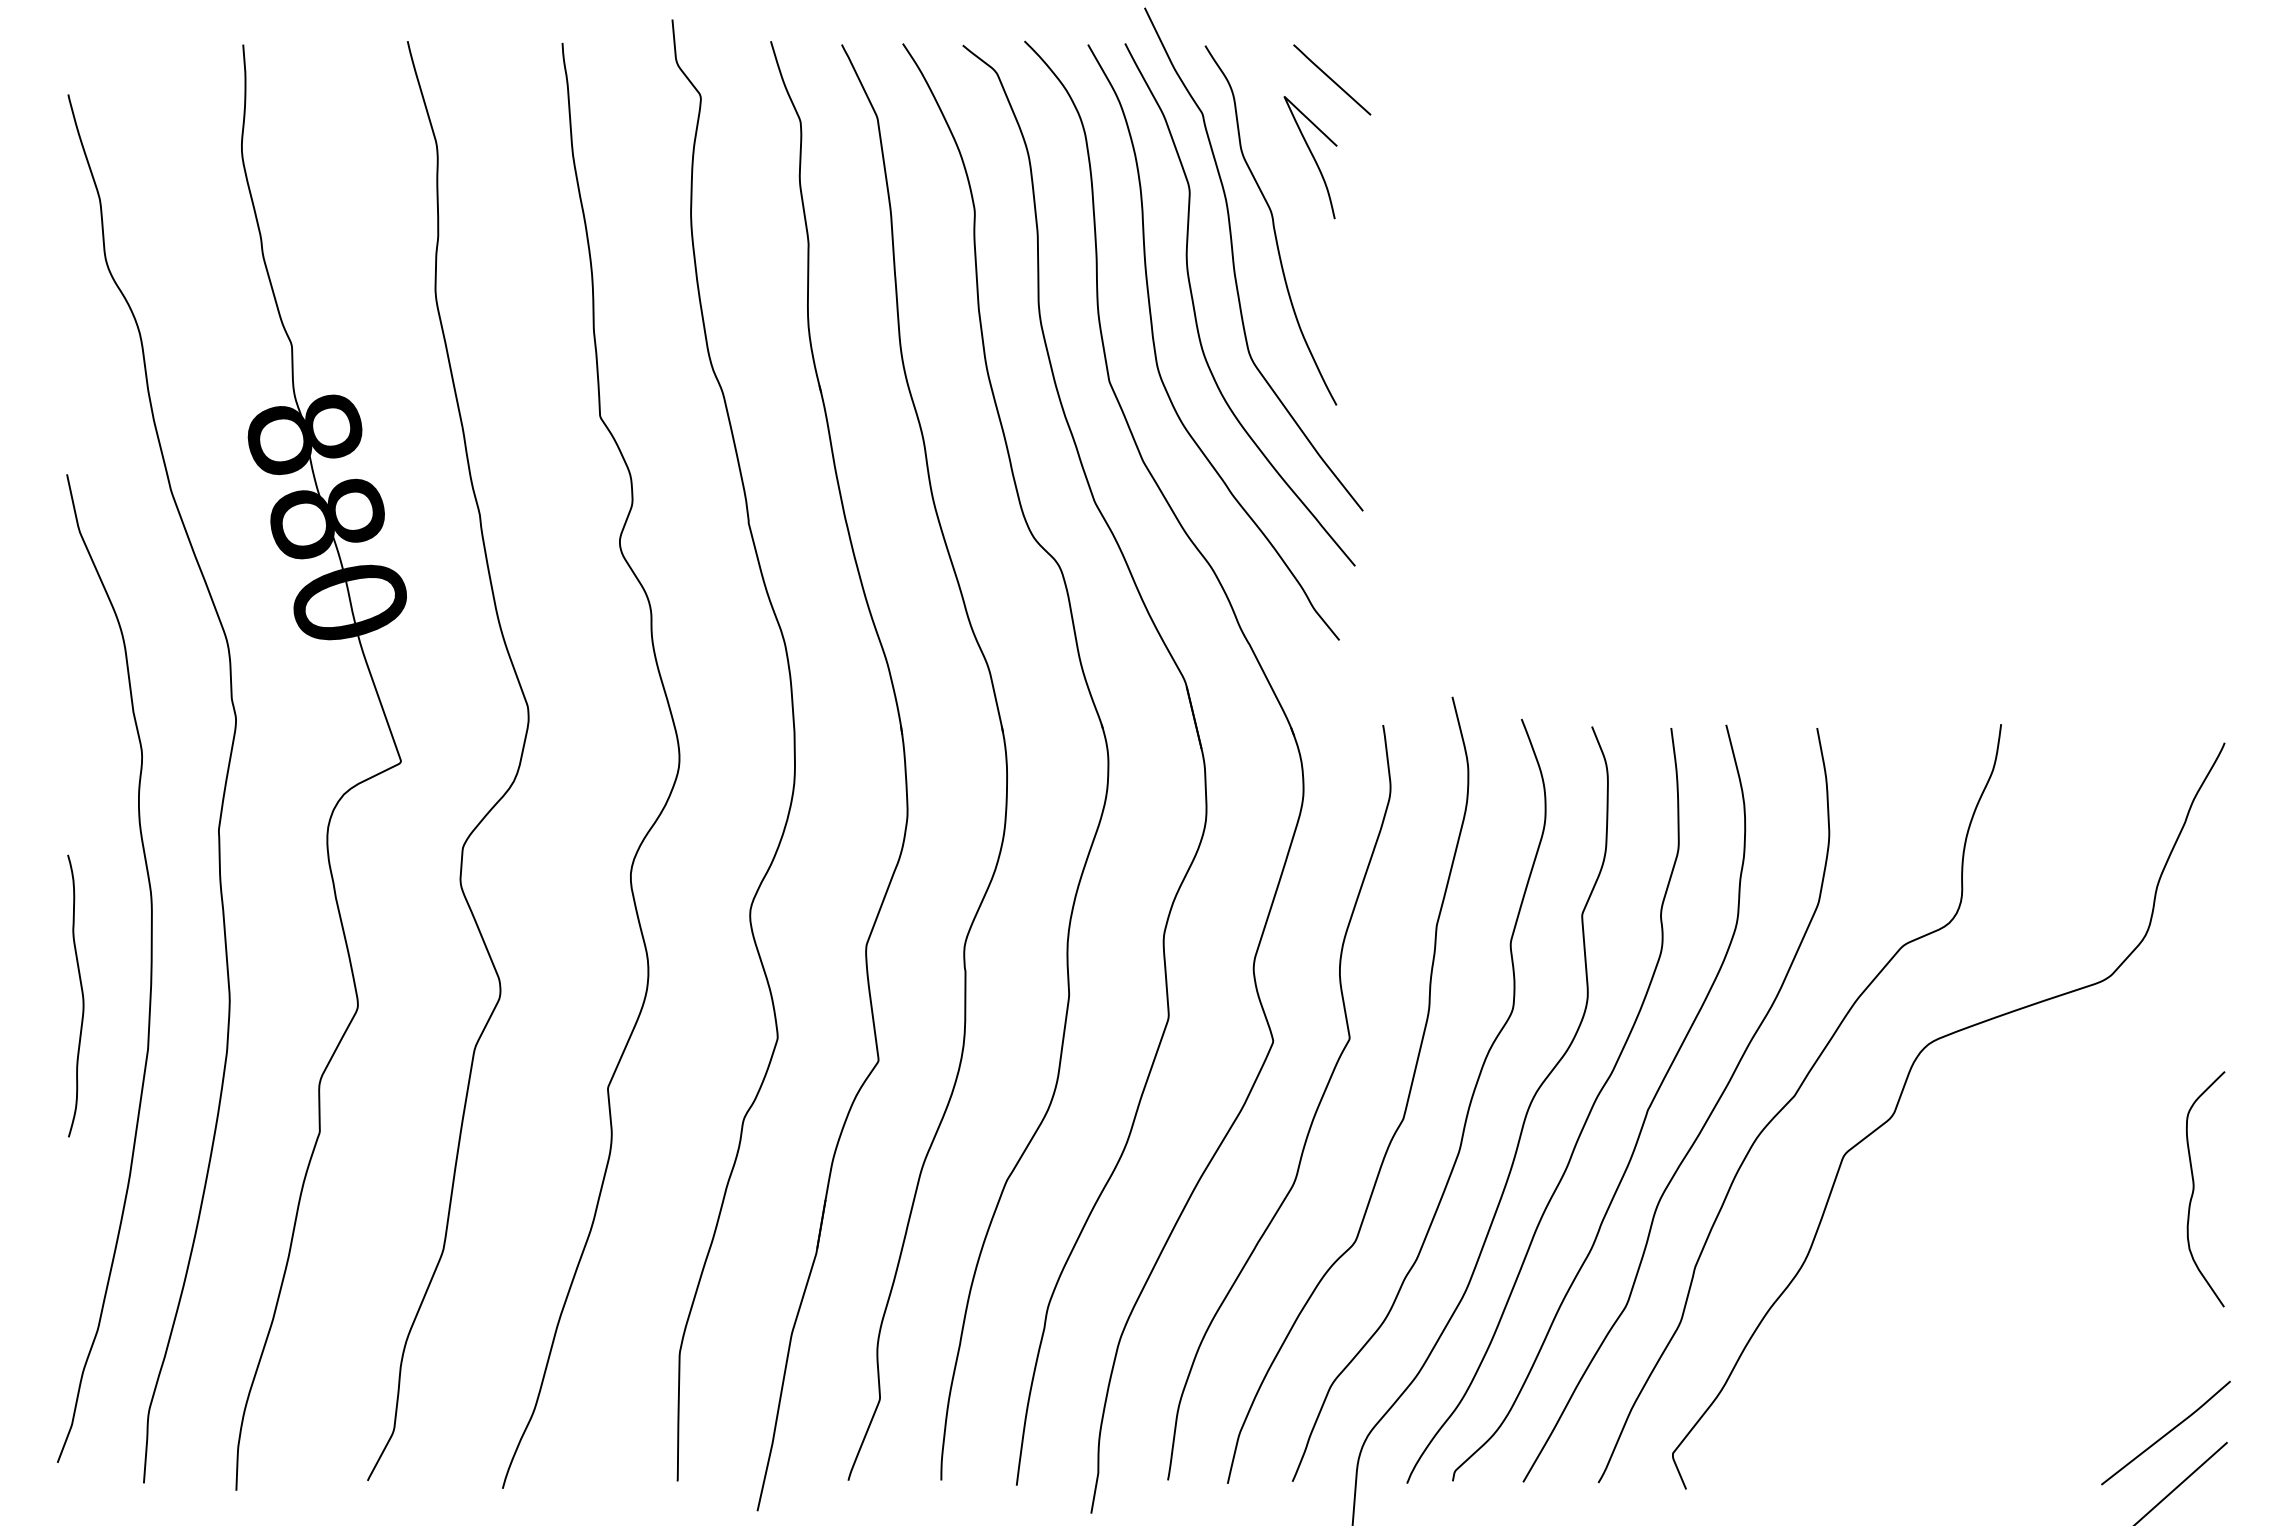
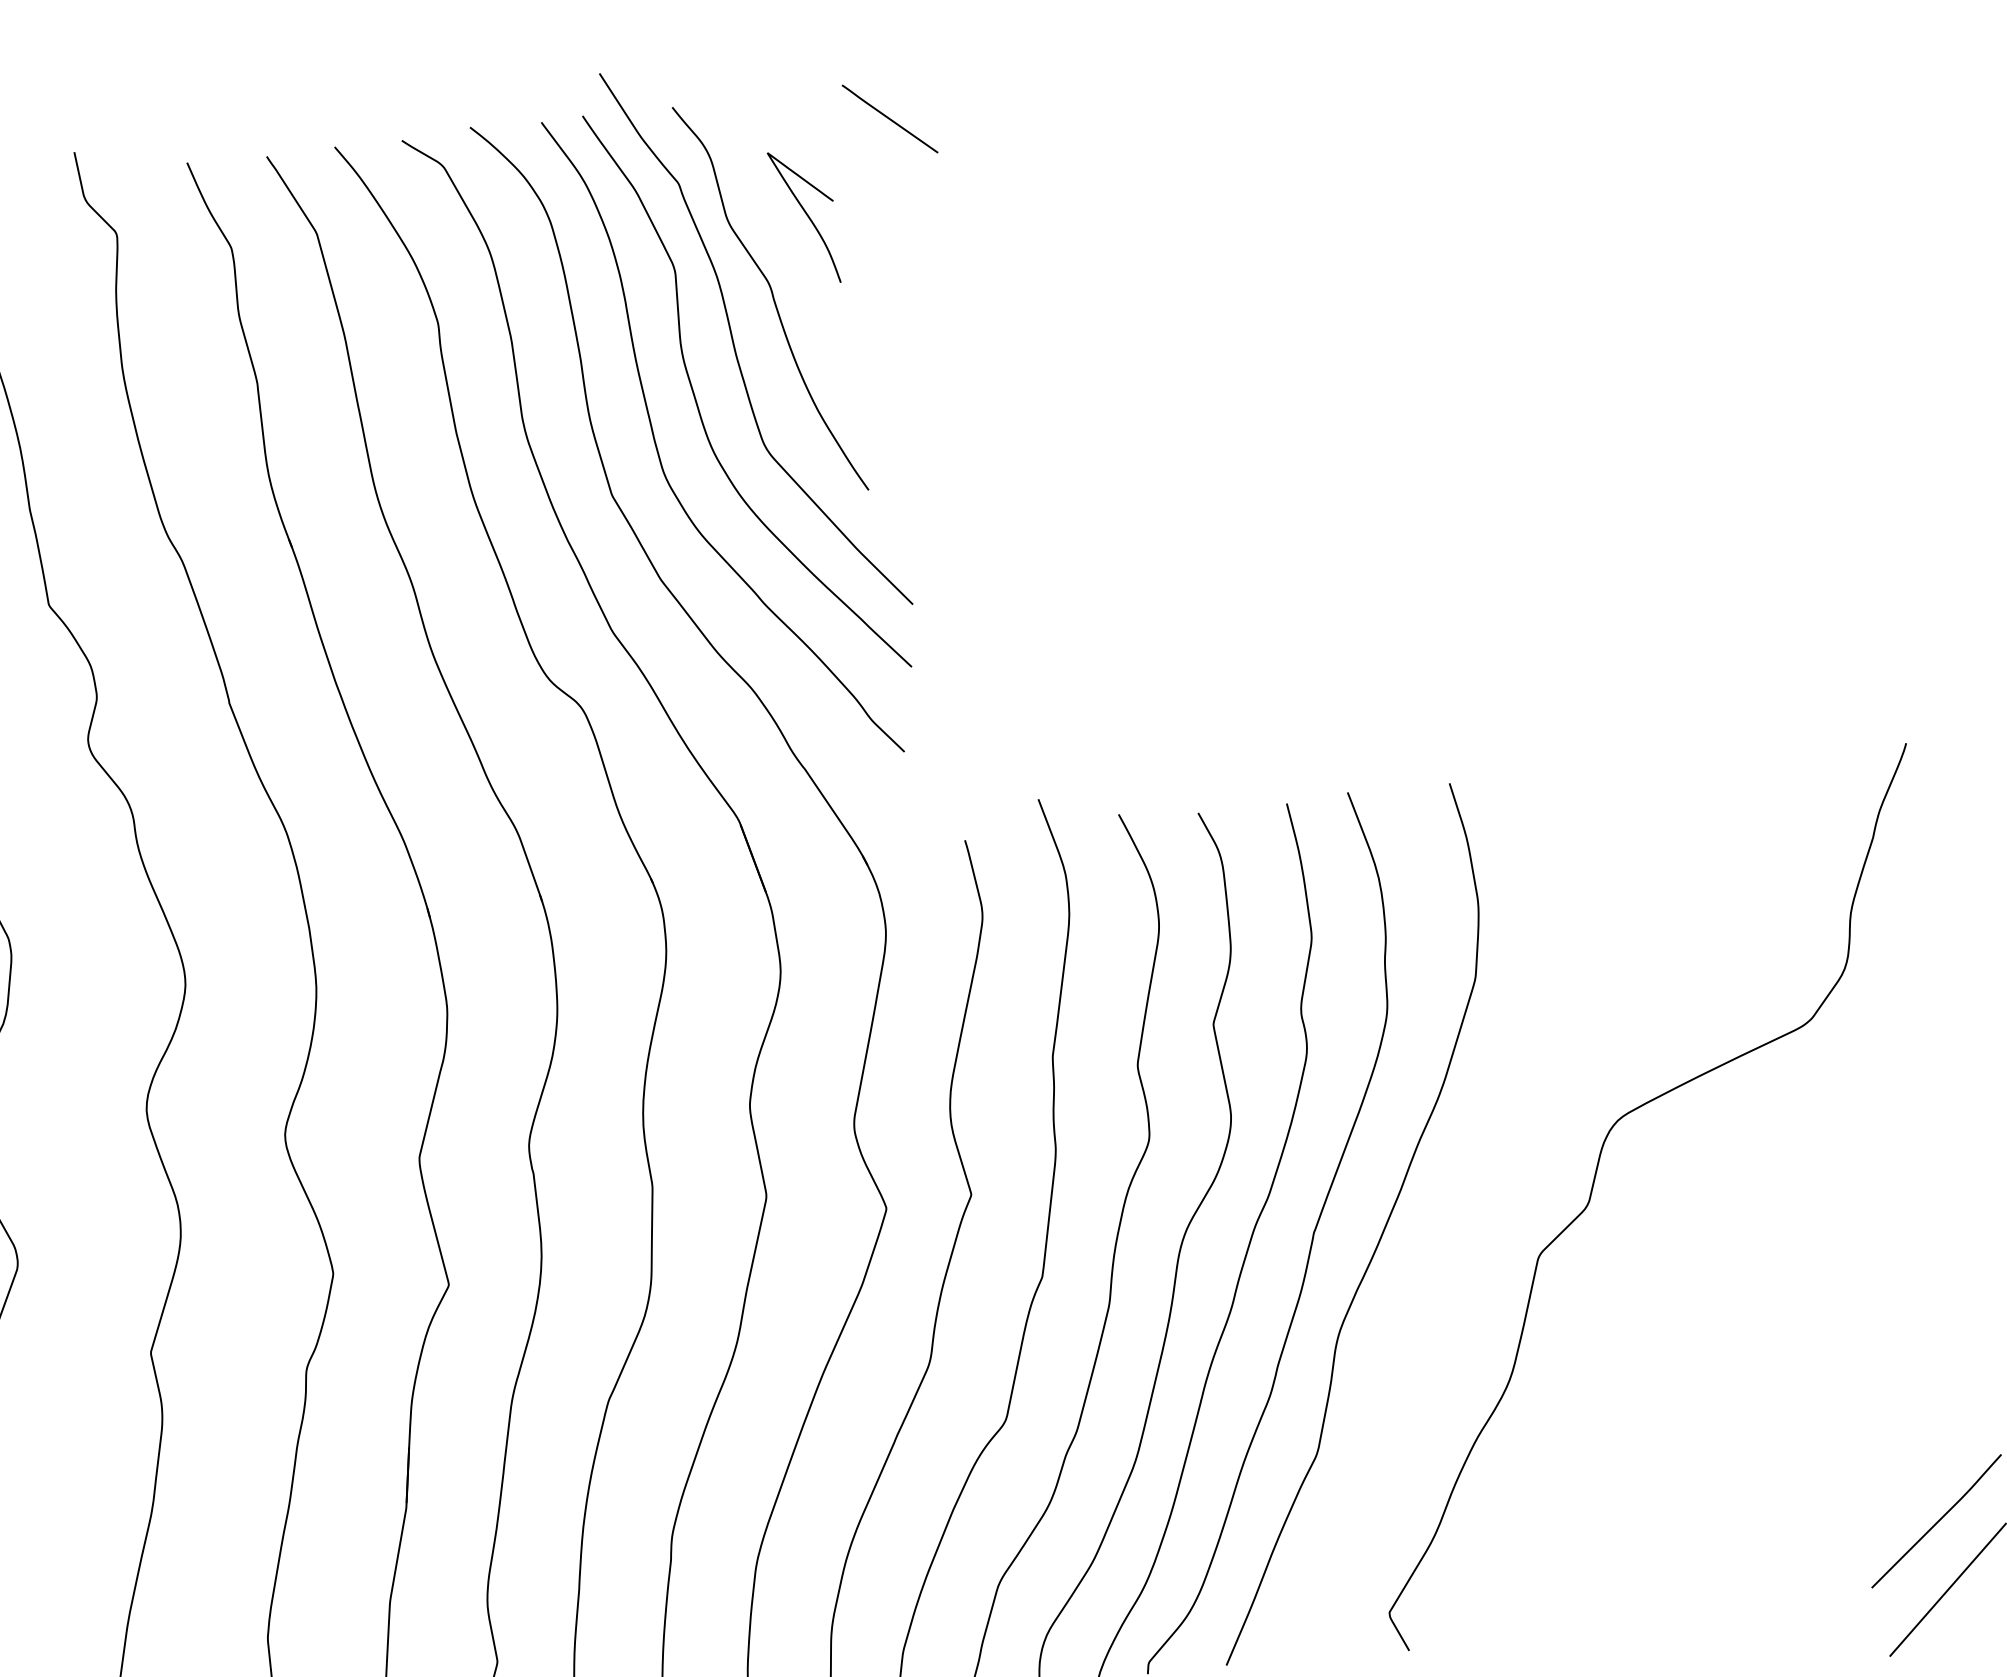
line: (1332, 79) -> (890, 118), moved
curve: (1794, 1097) -> (1475, 1198), removed
curve: (2194, 1189) -> (1934, 1245), removed

